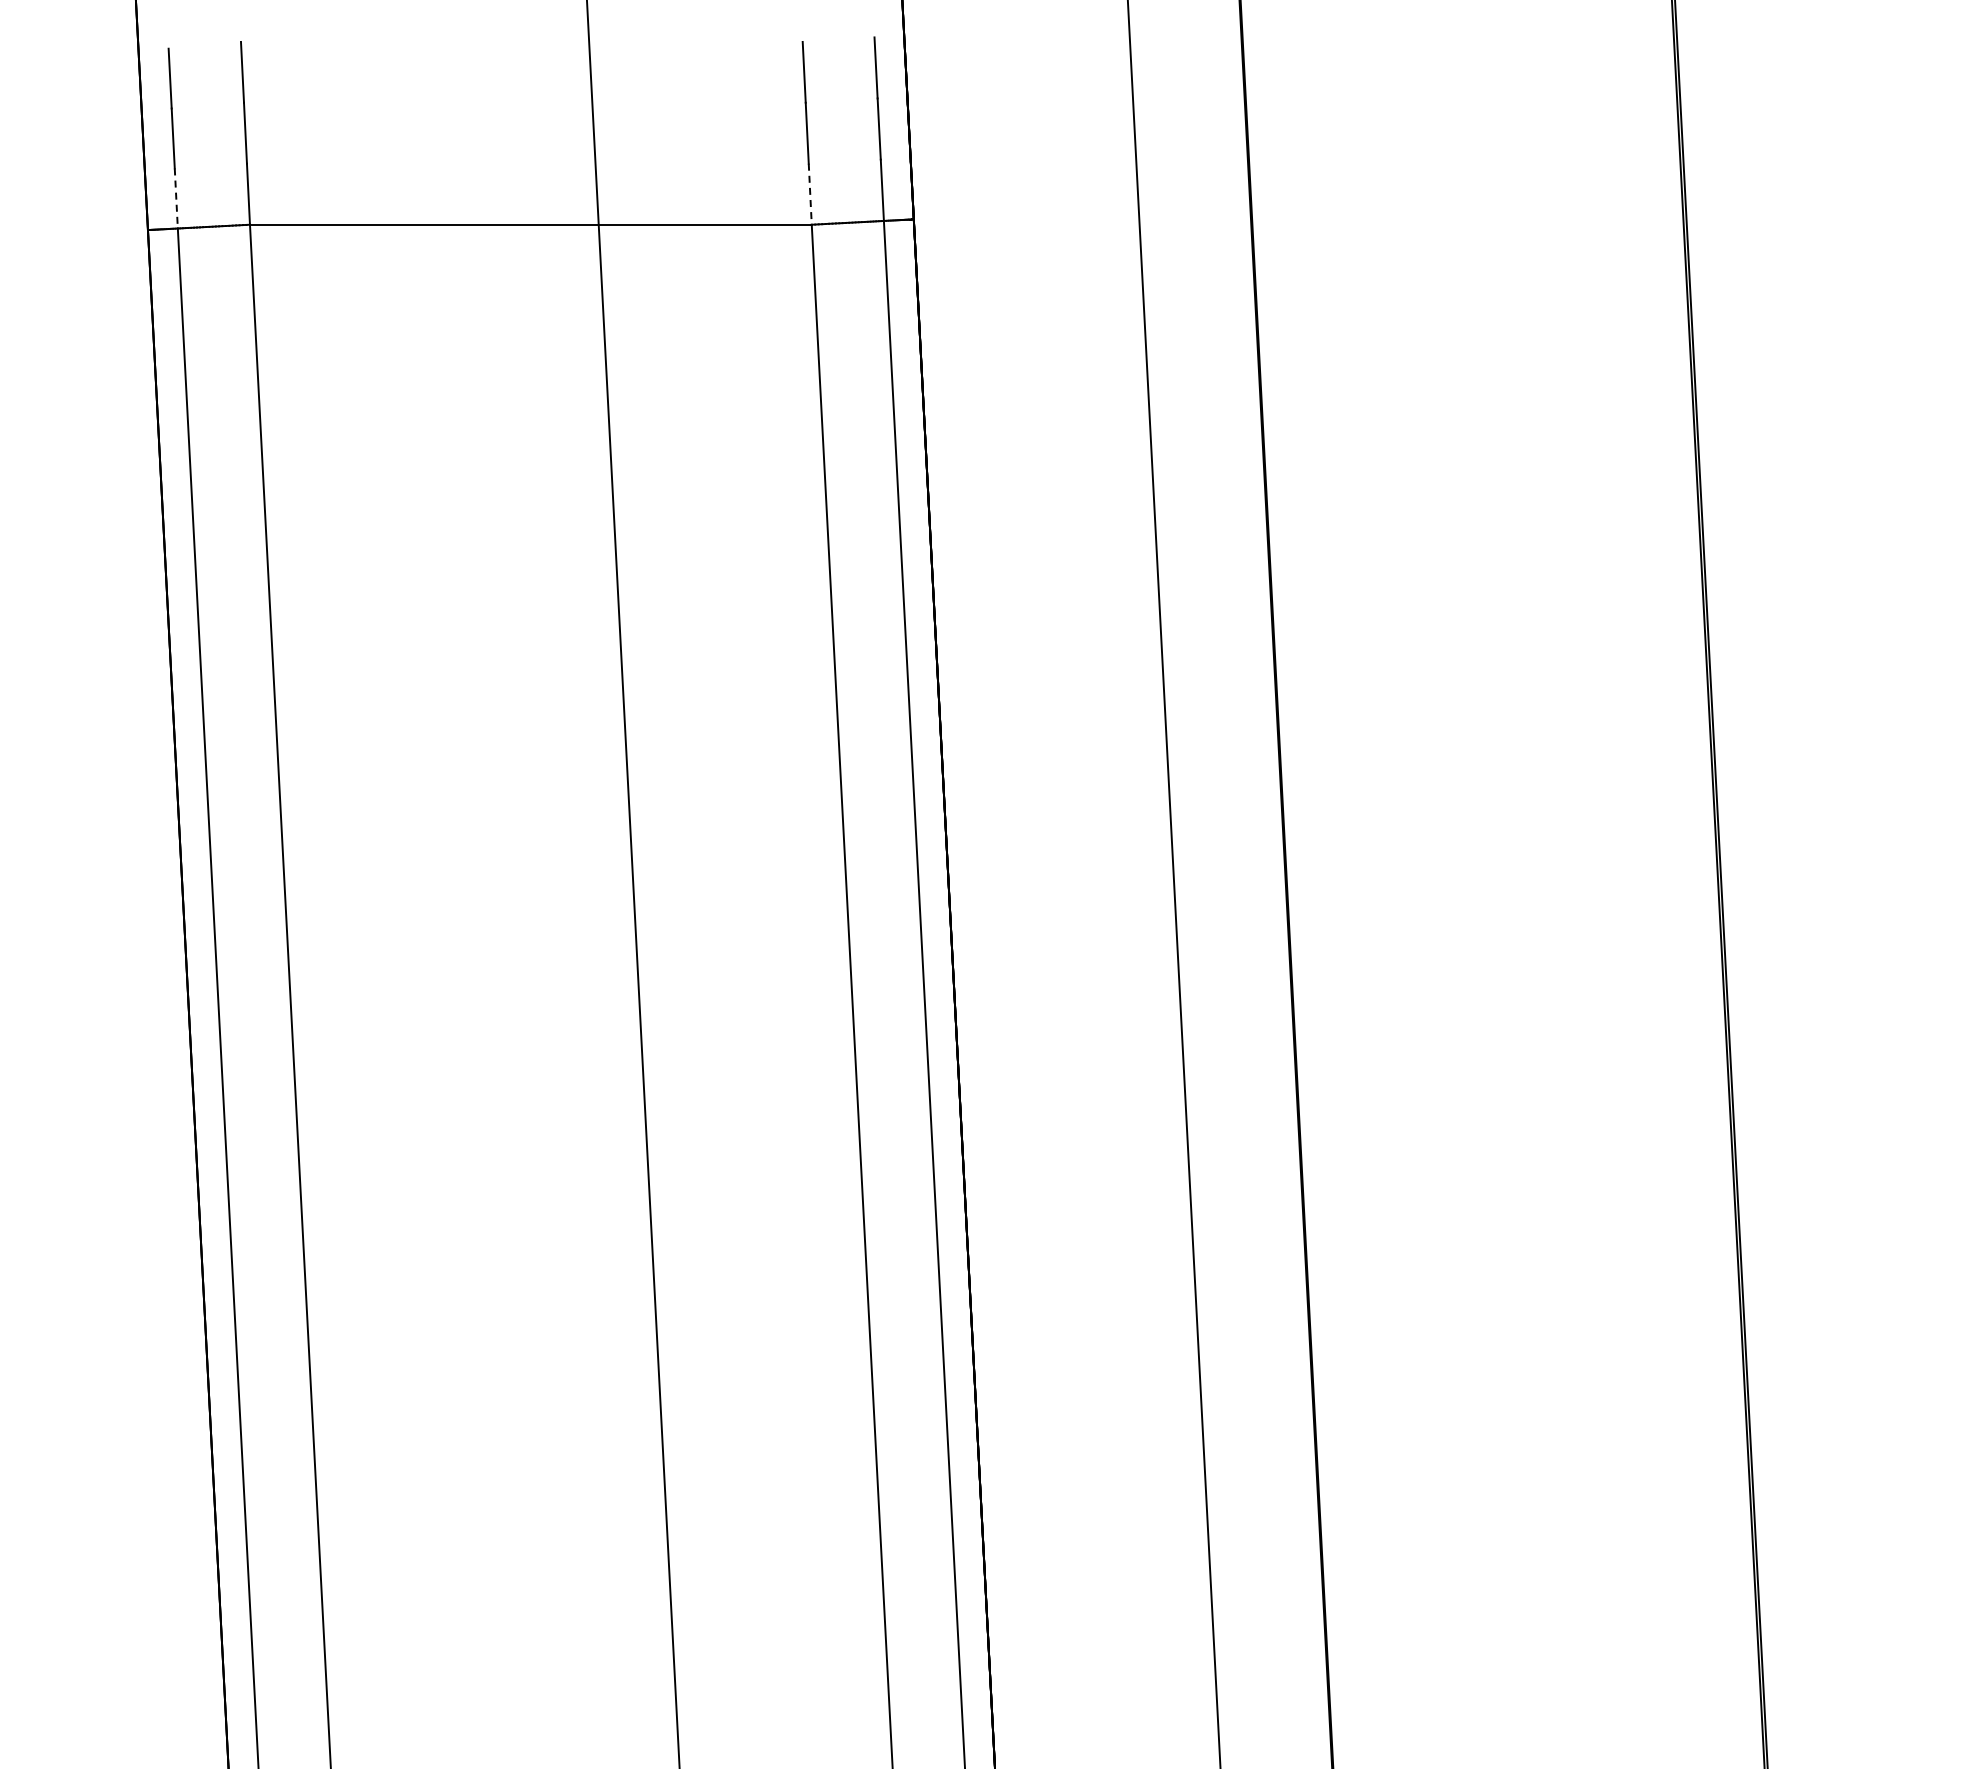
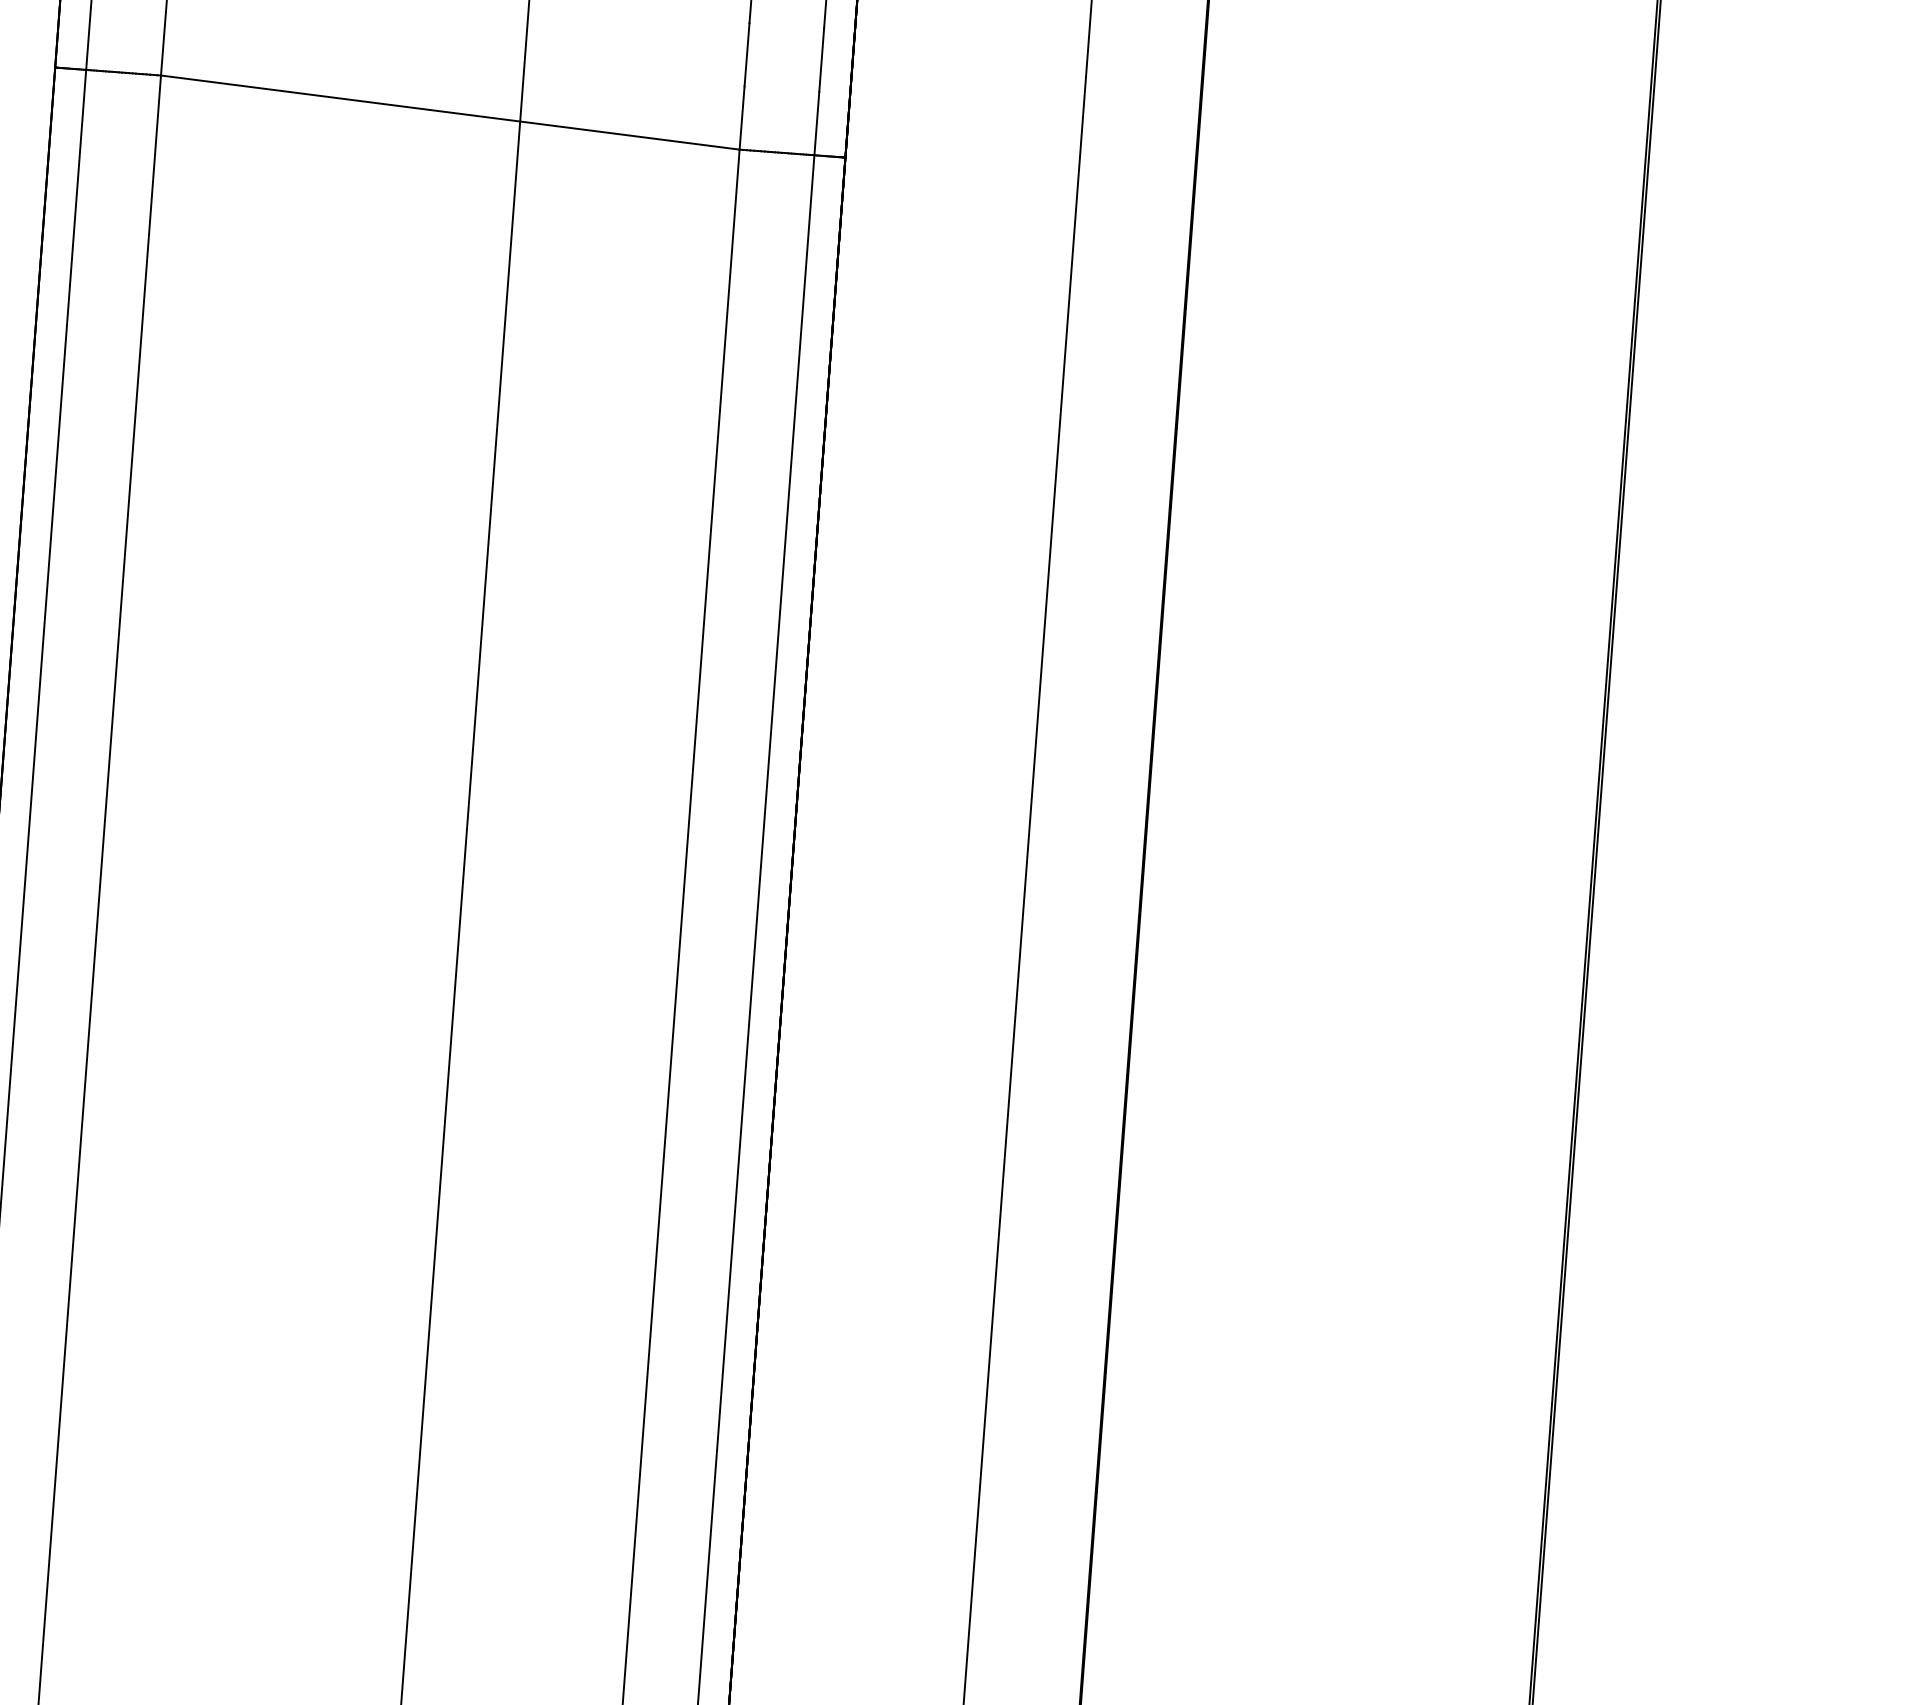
line: (810, 194) -> (742, 118), dashed -> solid
line: (176, 198) -> (88, 38), dashed -> solid

